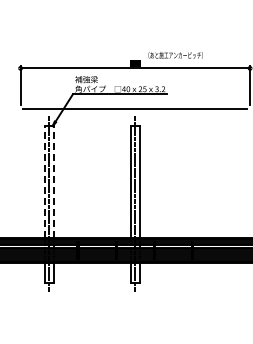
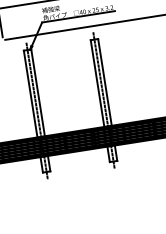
line: (44, 181) -> (30, 93), dashed -> solid
line: (54, 181) -> (38, 92), dashed -> solid

